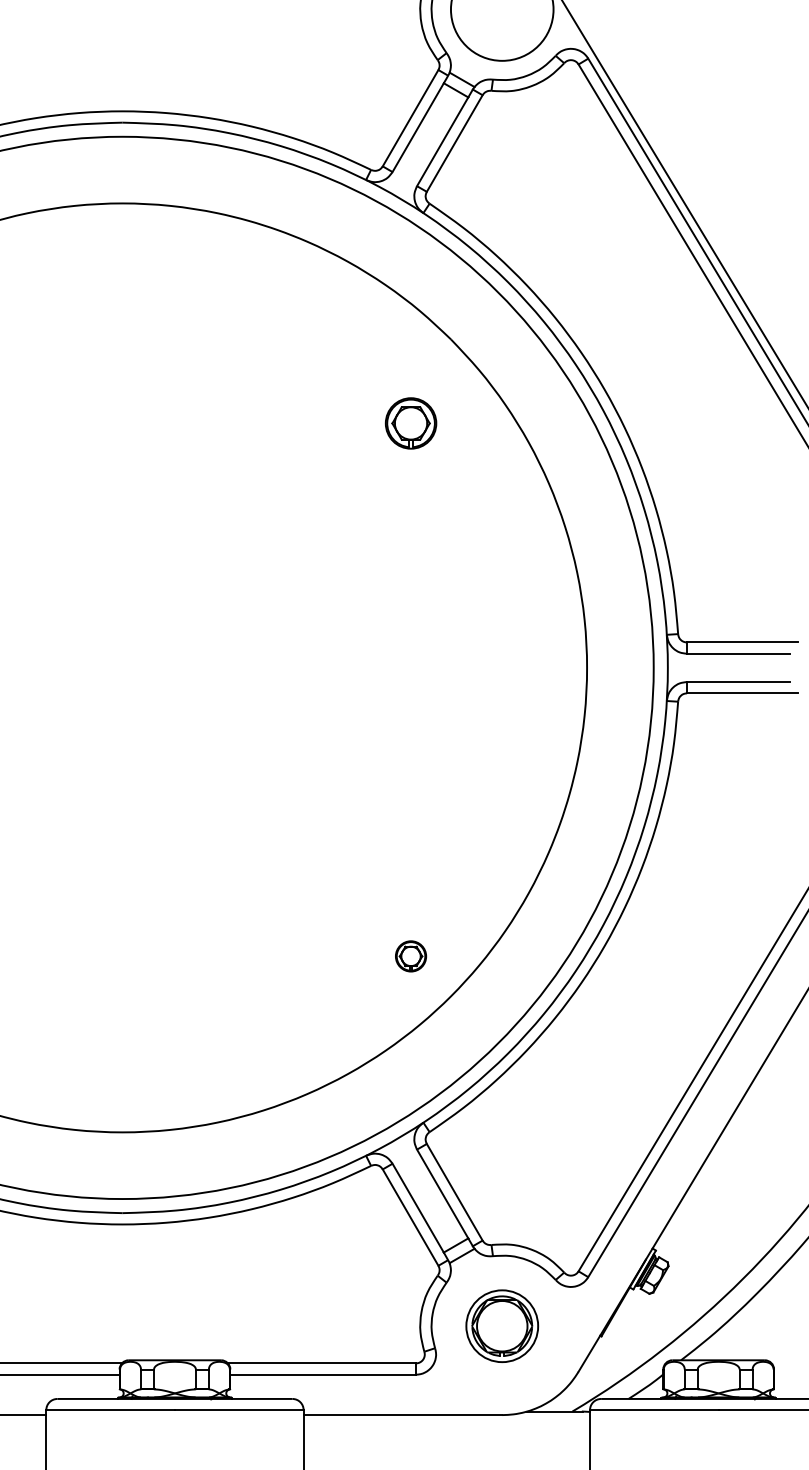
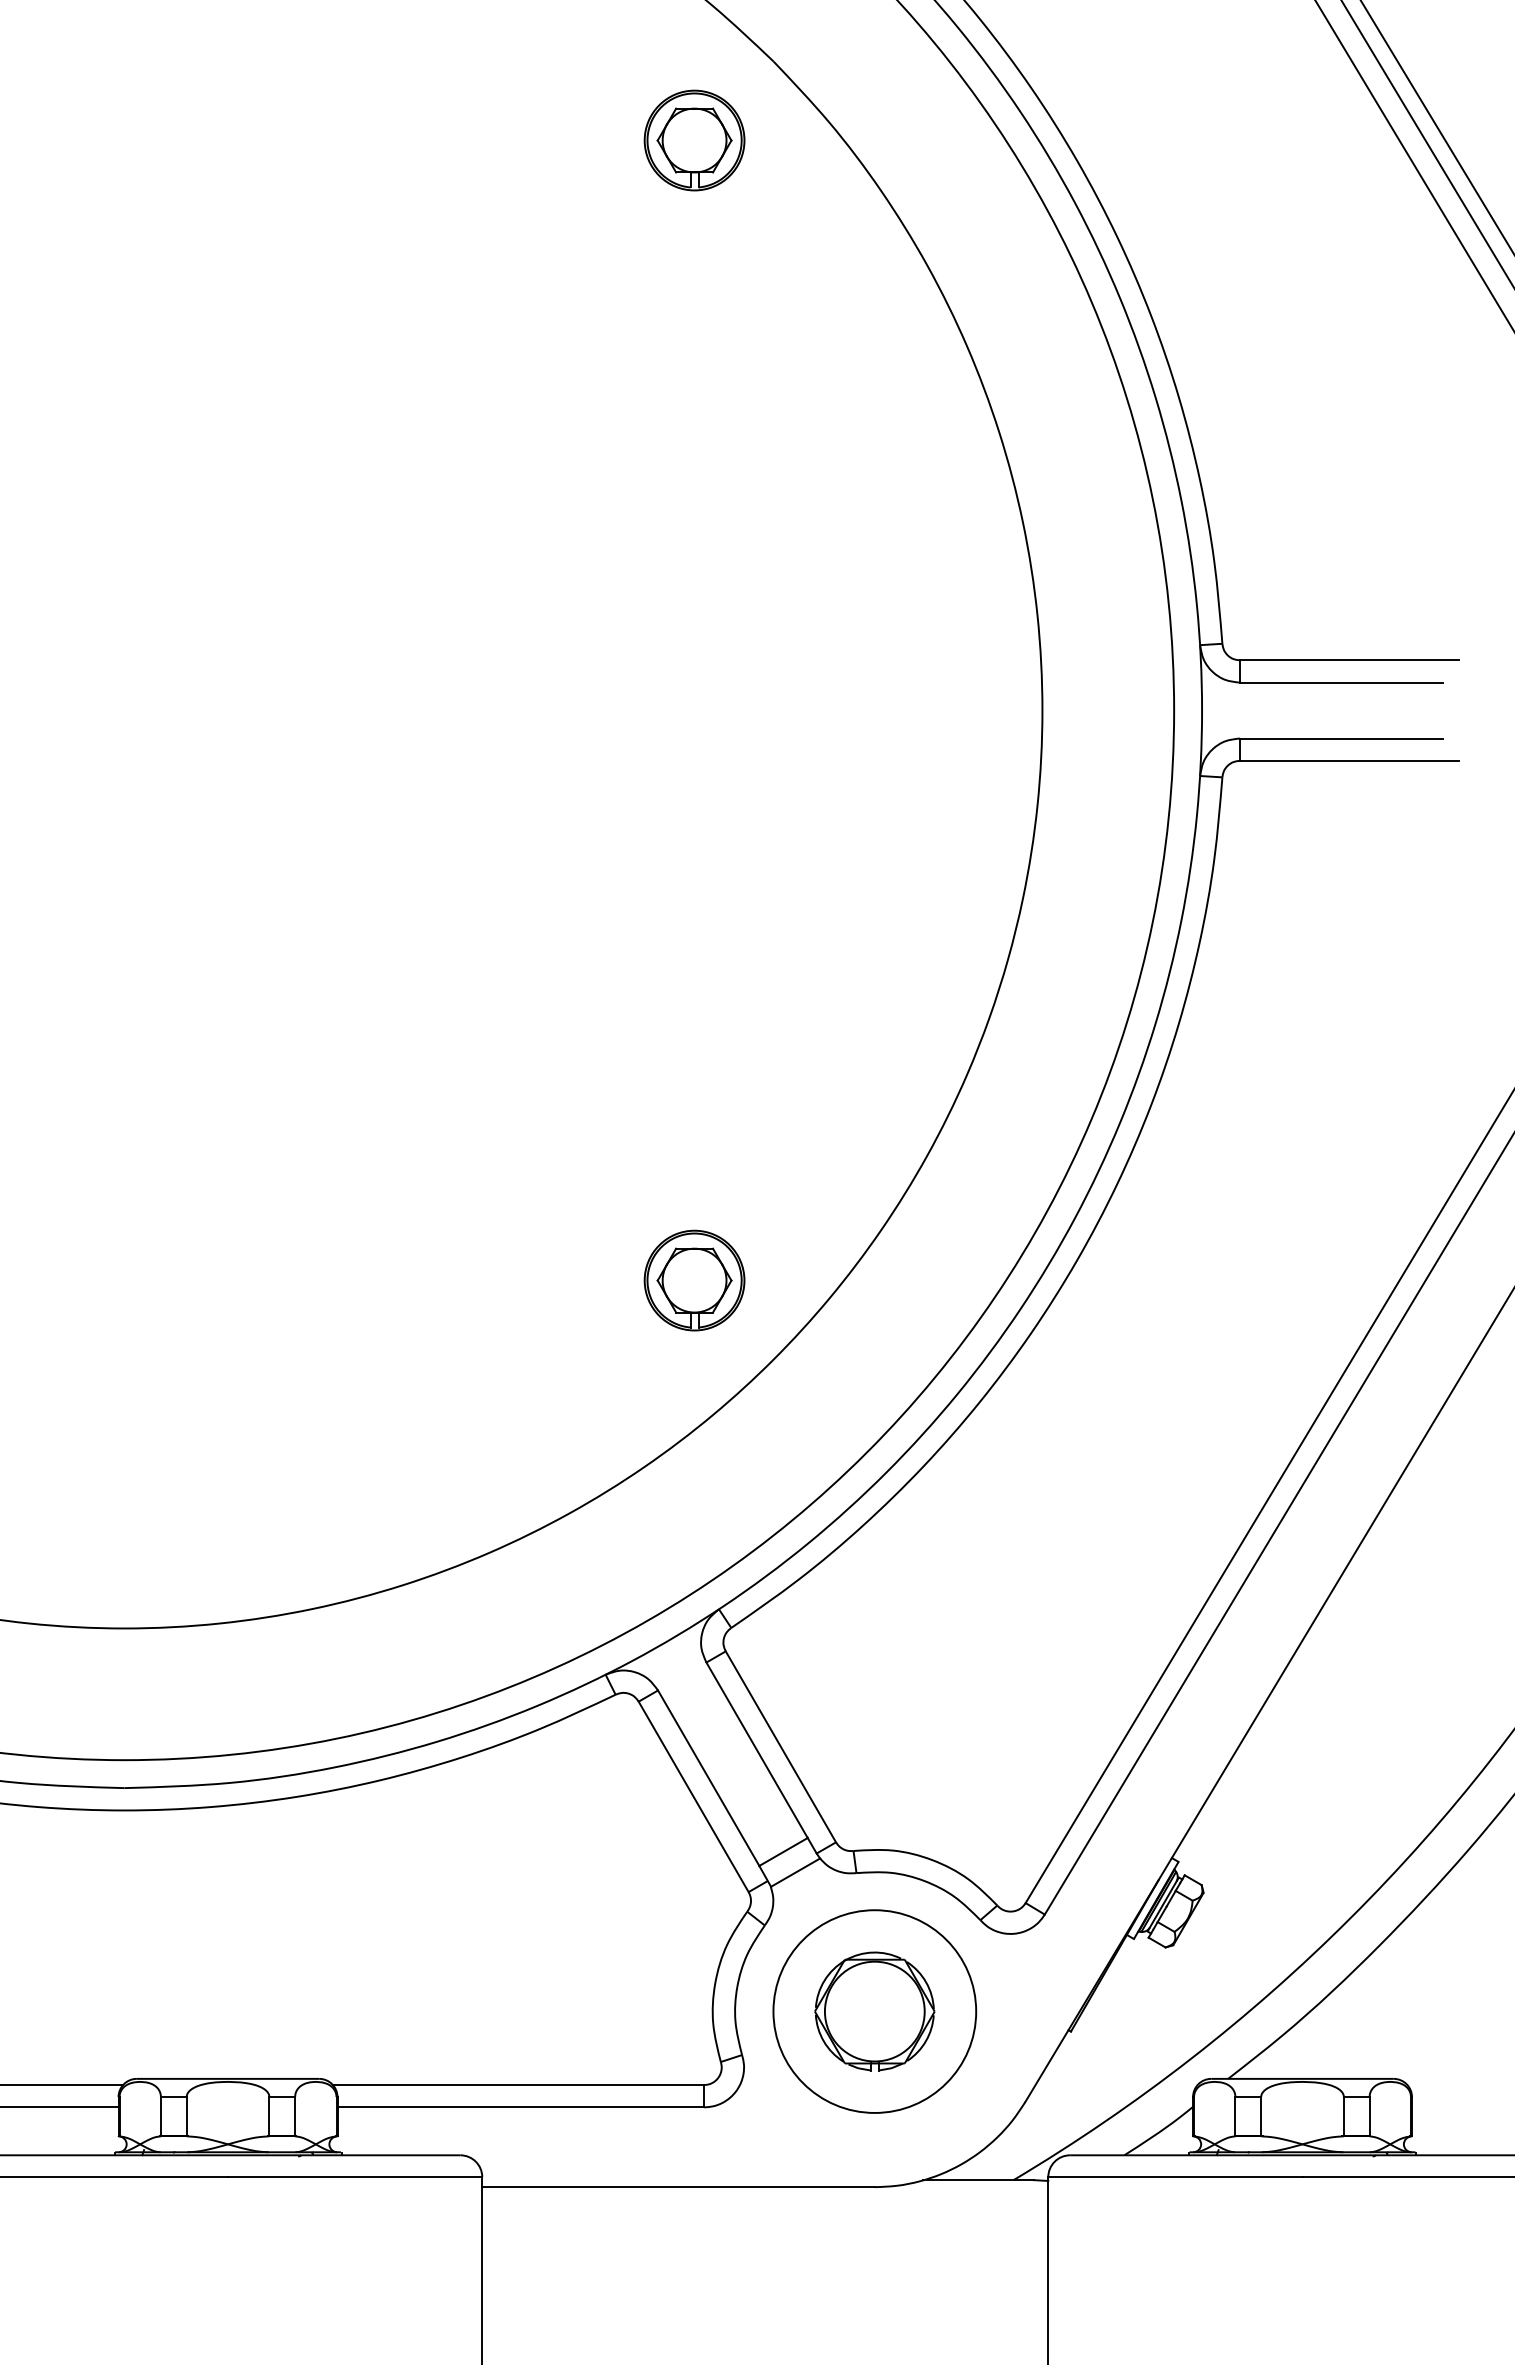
part: (410, 423) -> (693, 140), moved
part: (410, 956) -> (693, 1280), size x1.67
circle: (501, 1325) -> (873, 2010), size x1.43

